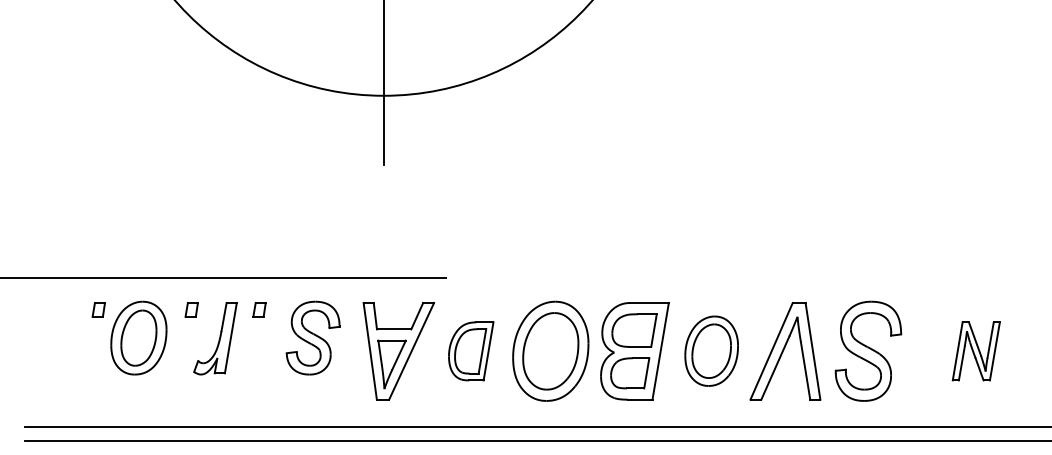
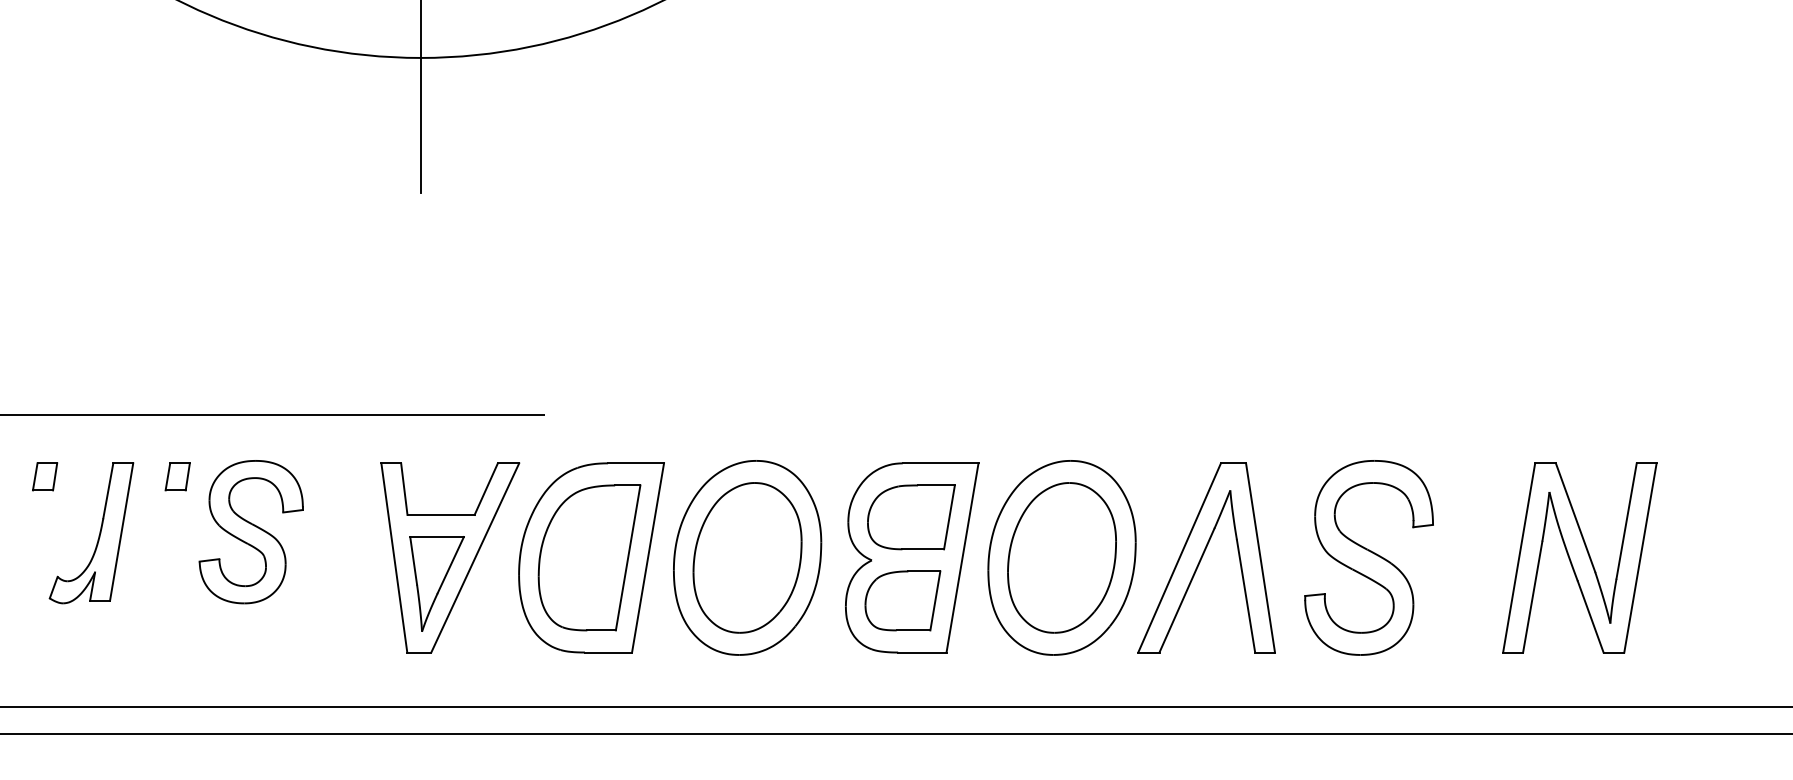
part: (312, 337) -> (250, 530), moved
part: (711, 350) -> (1061, 556), size x1.43
part: (471, 351) -> (592, 558), size x1.67
part: (976, 351) -> (1580, 558), size x1.67

